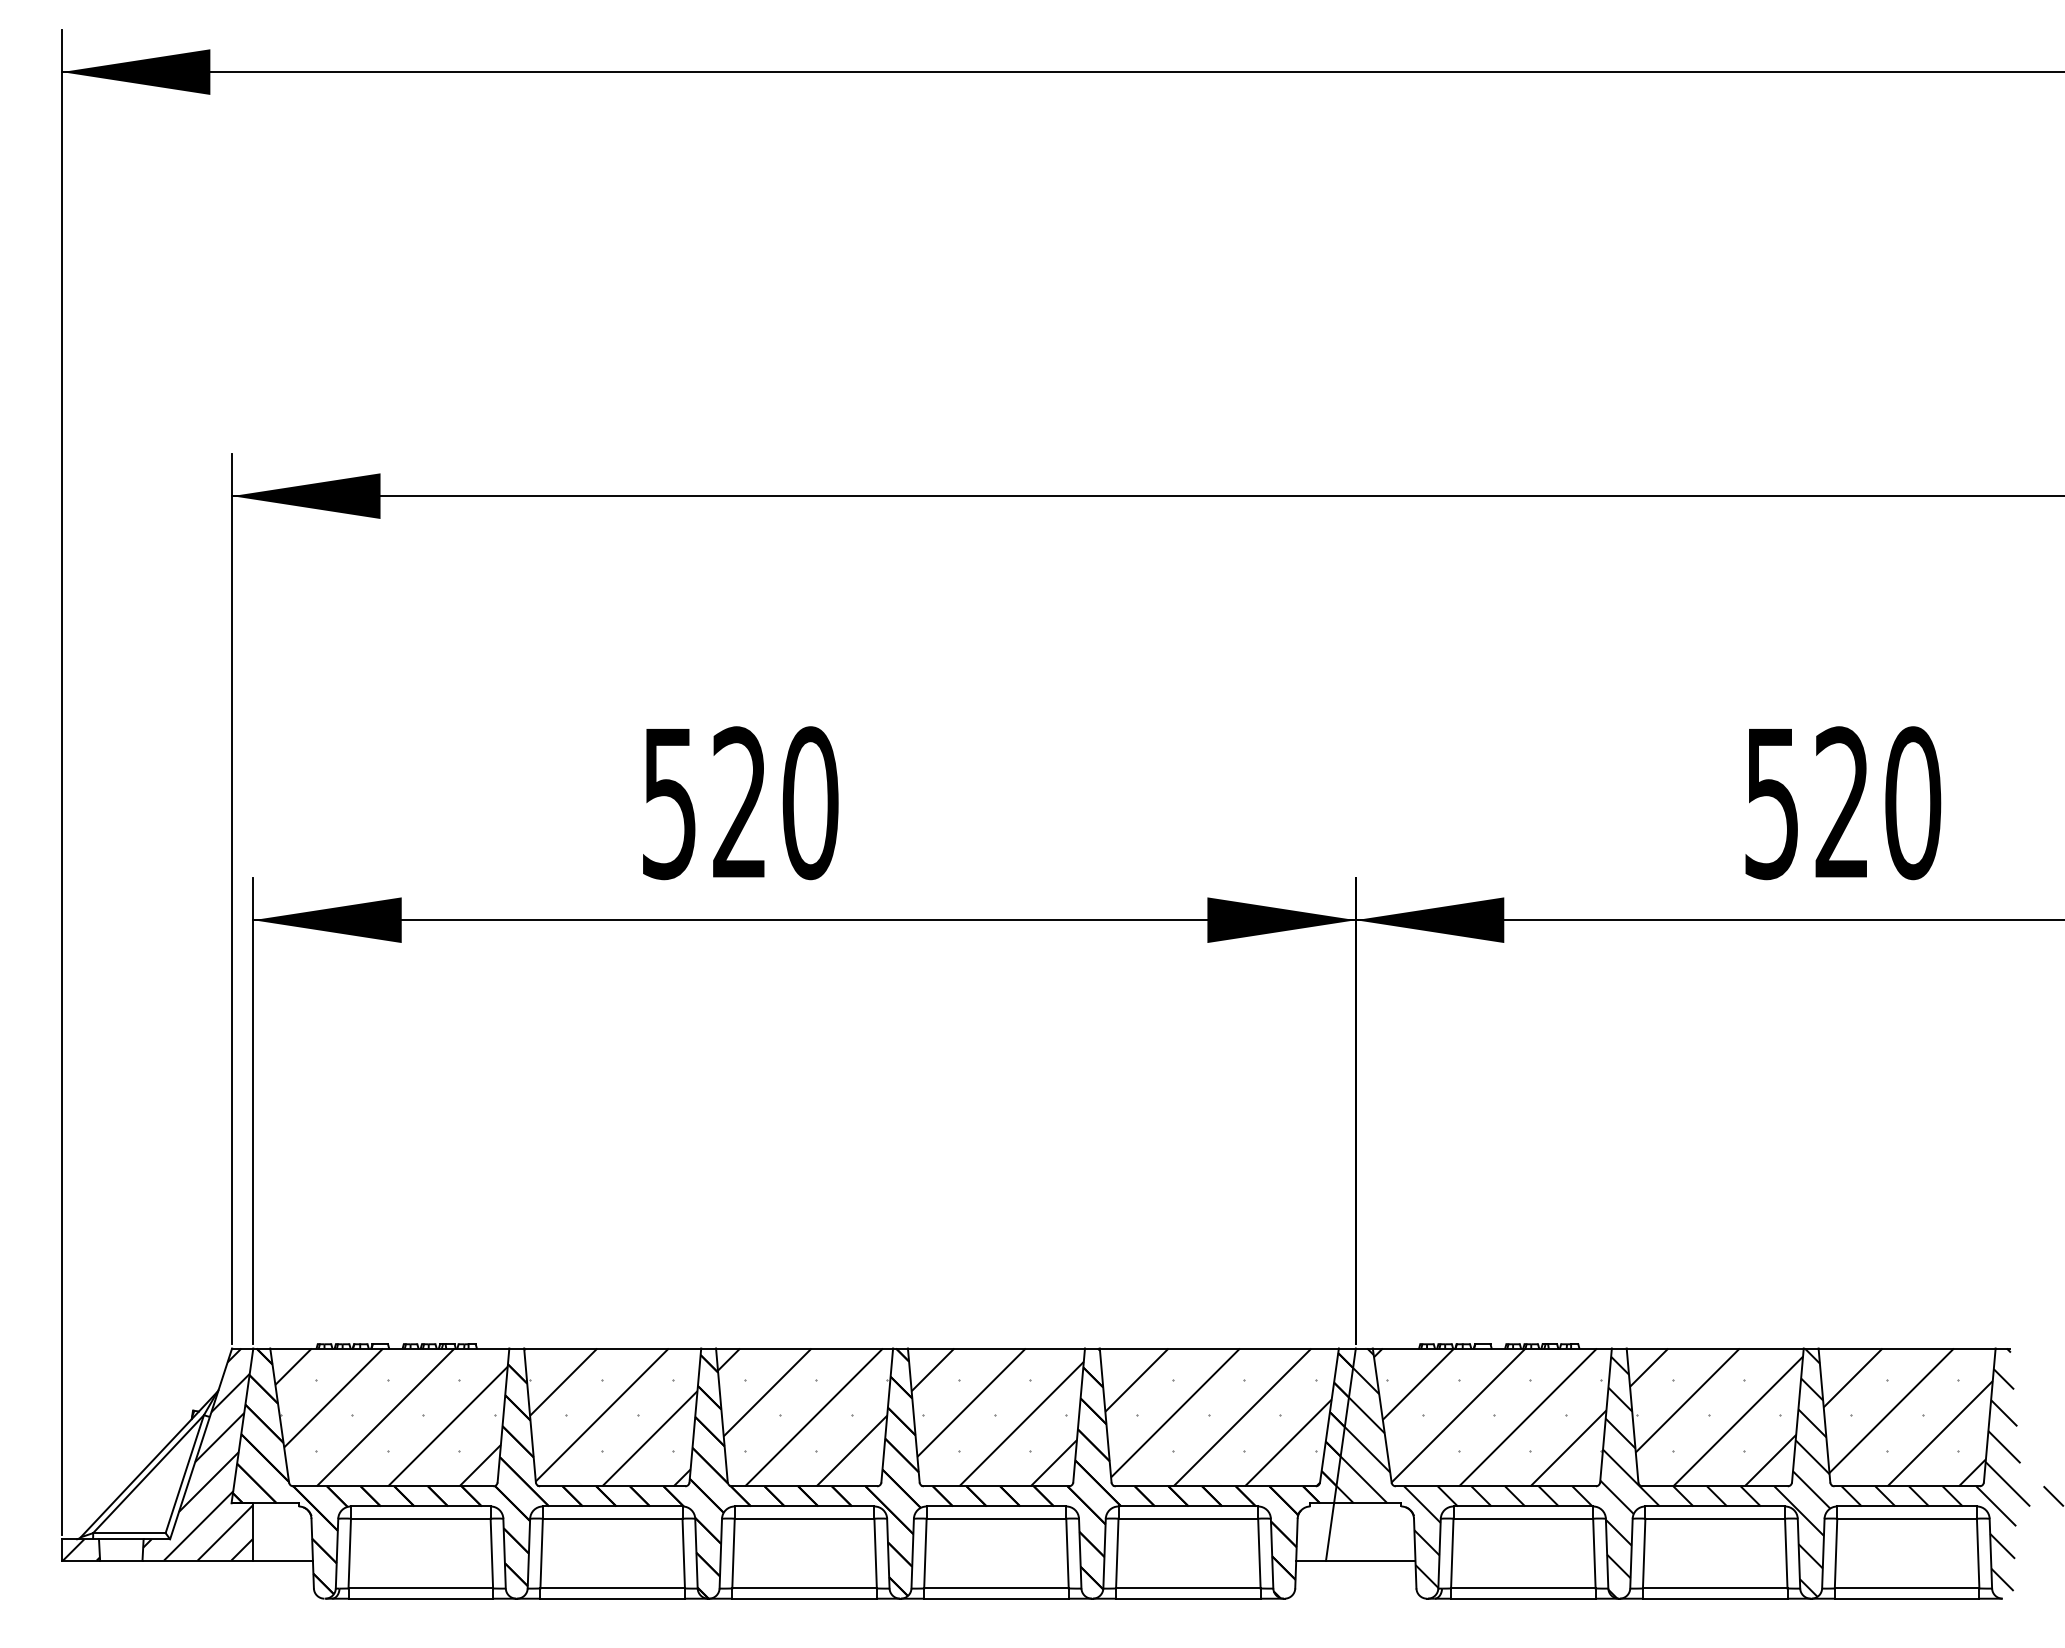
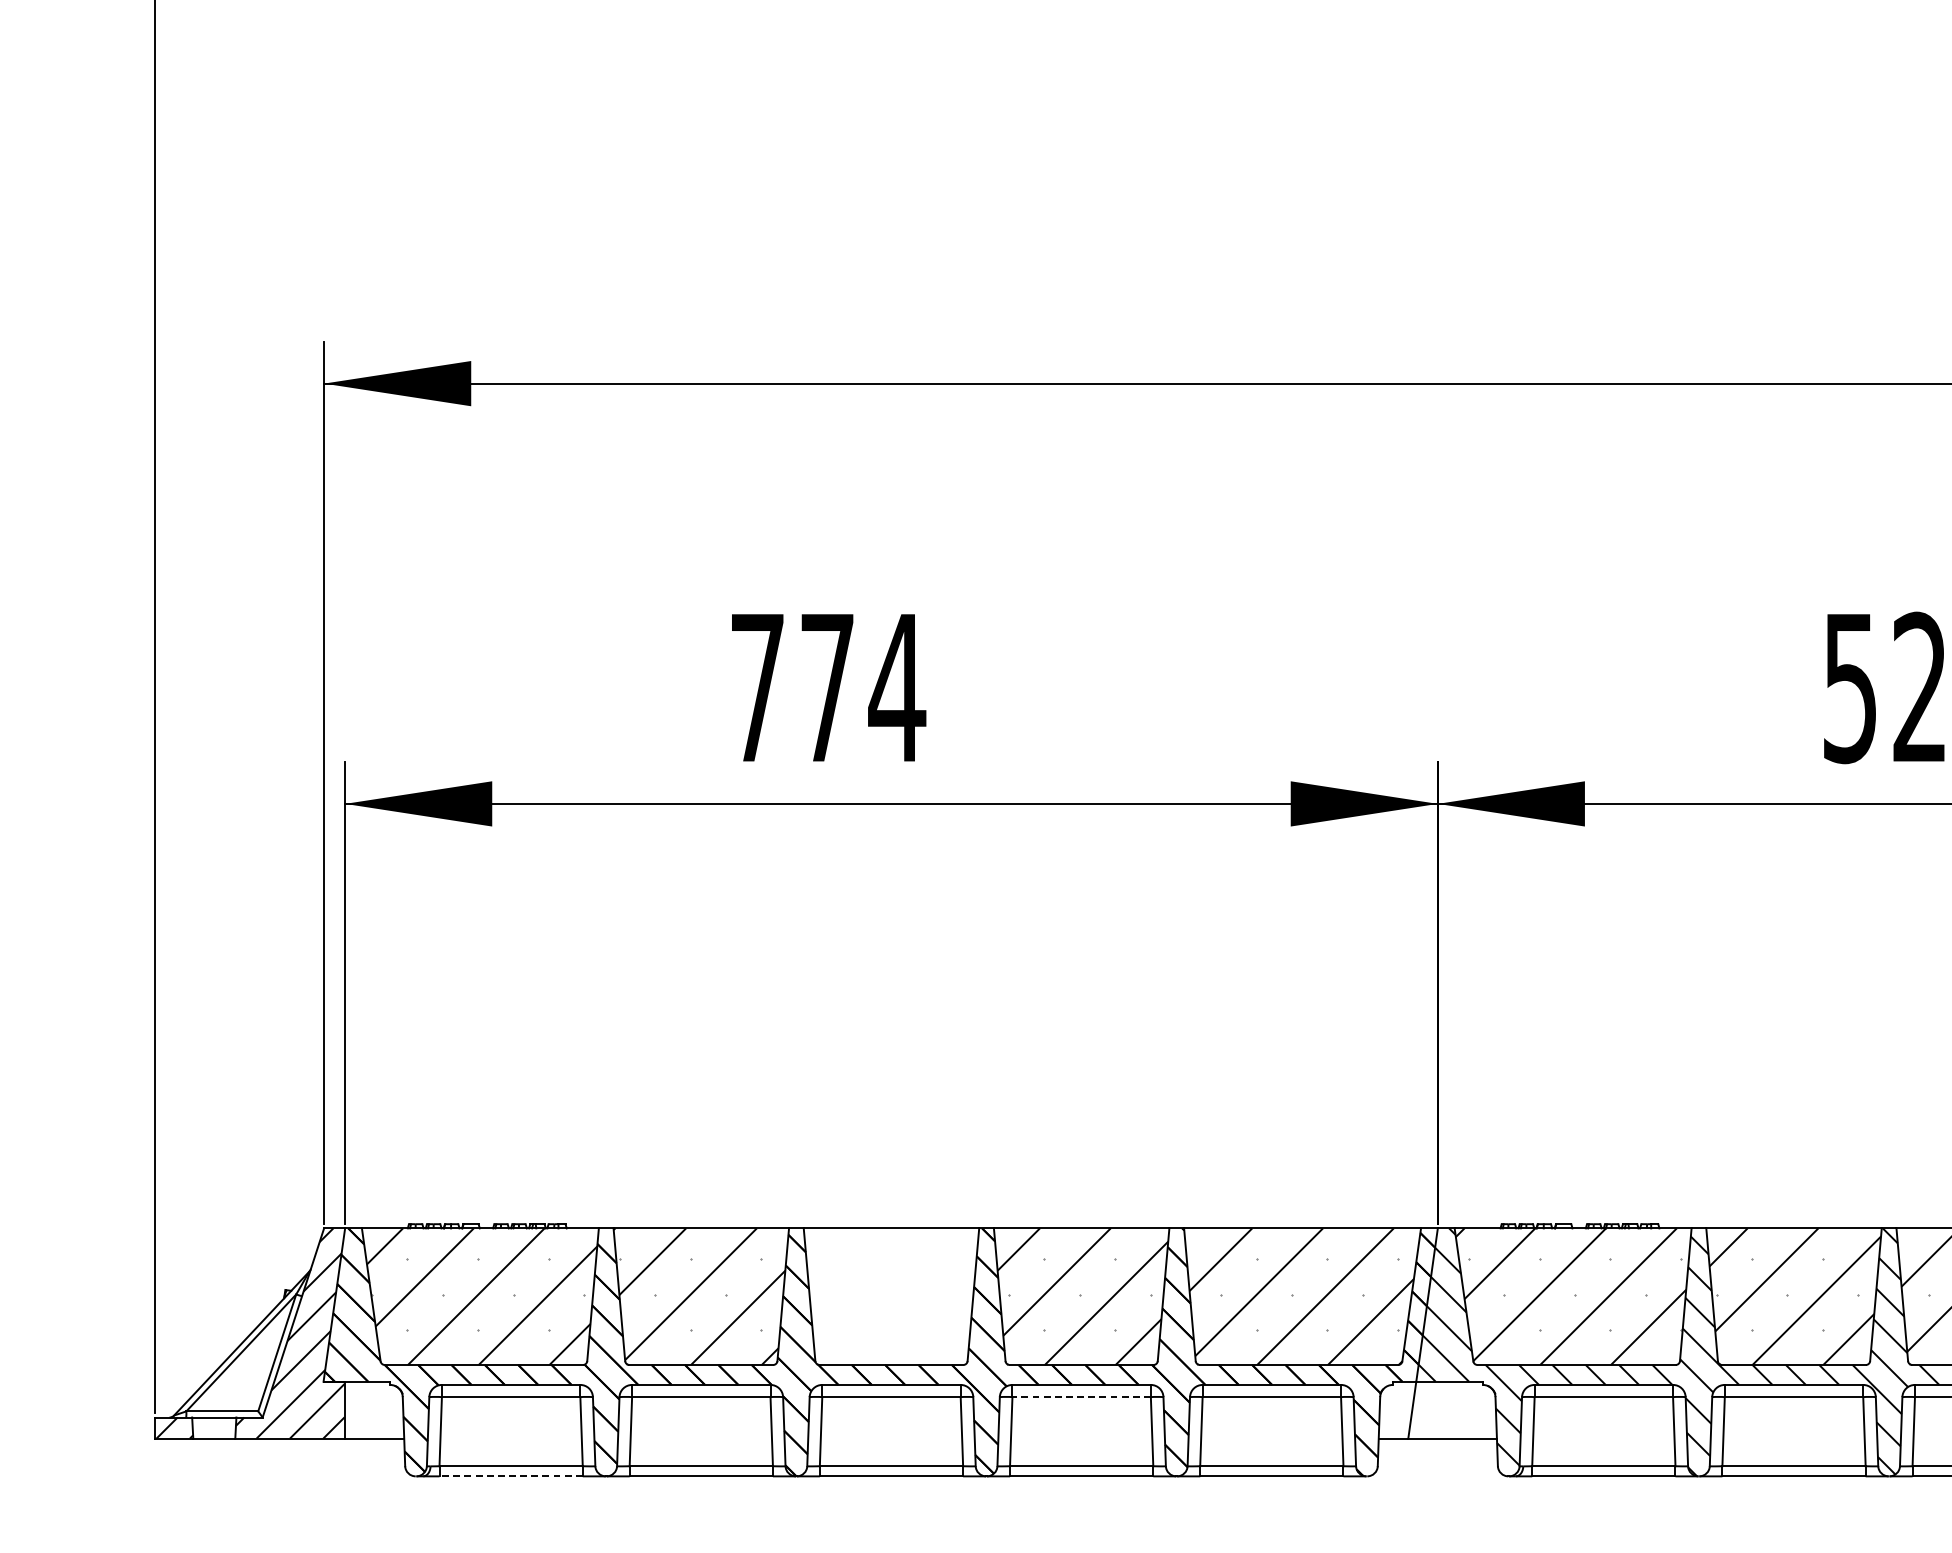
text: (741, 803) -> (828, 688), 520 -> 774
hatch: (802, 1417) -> (889, 1296), removed
line: (996, 1518) -> (1081, 1396), solid -> dashed
line: (420, 1598) -> (510, 1476), solid -> dashed

